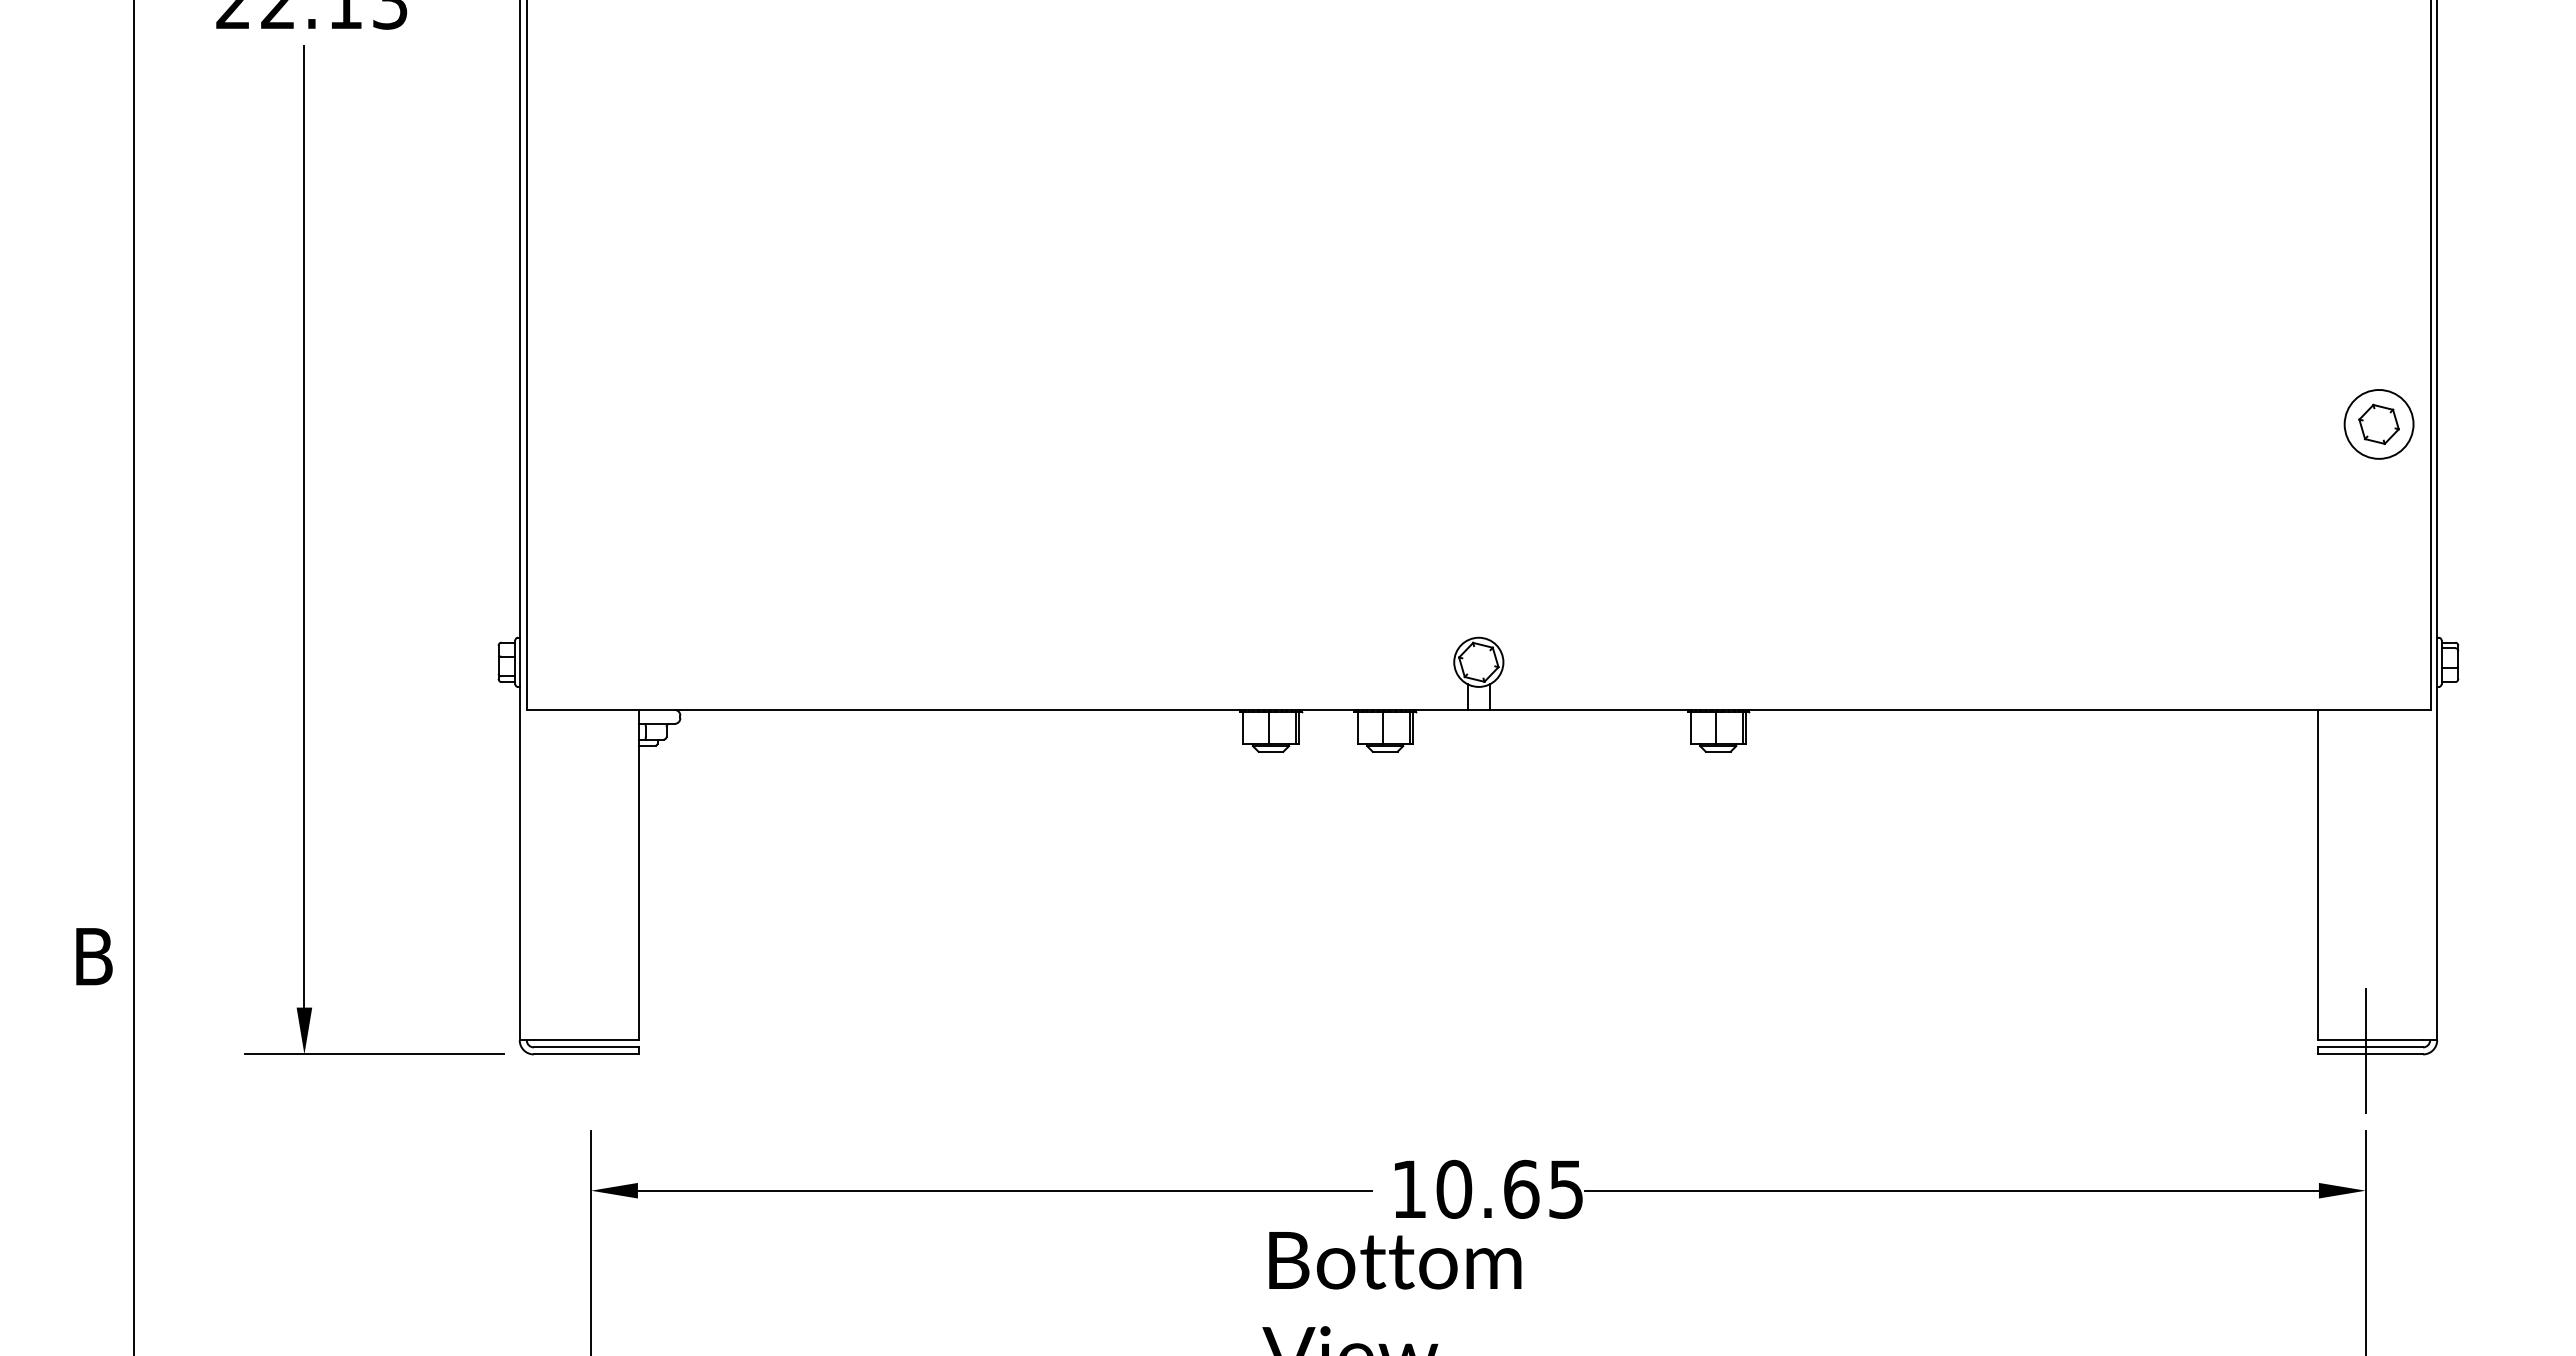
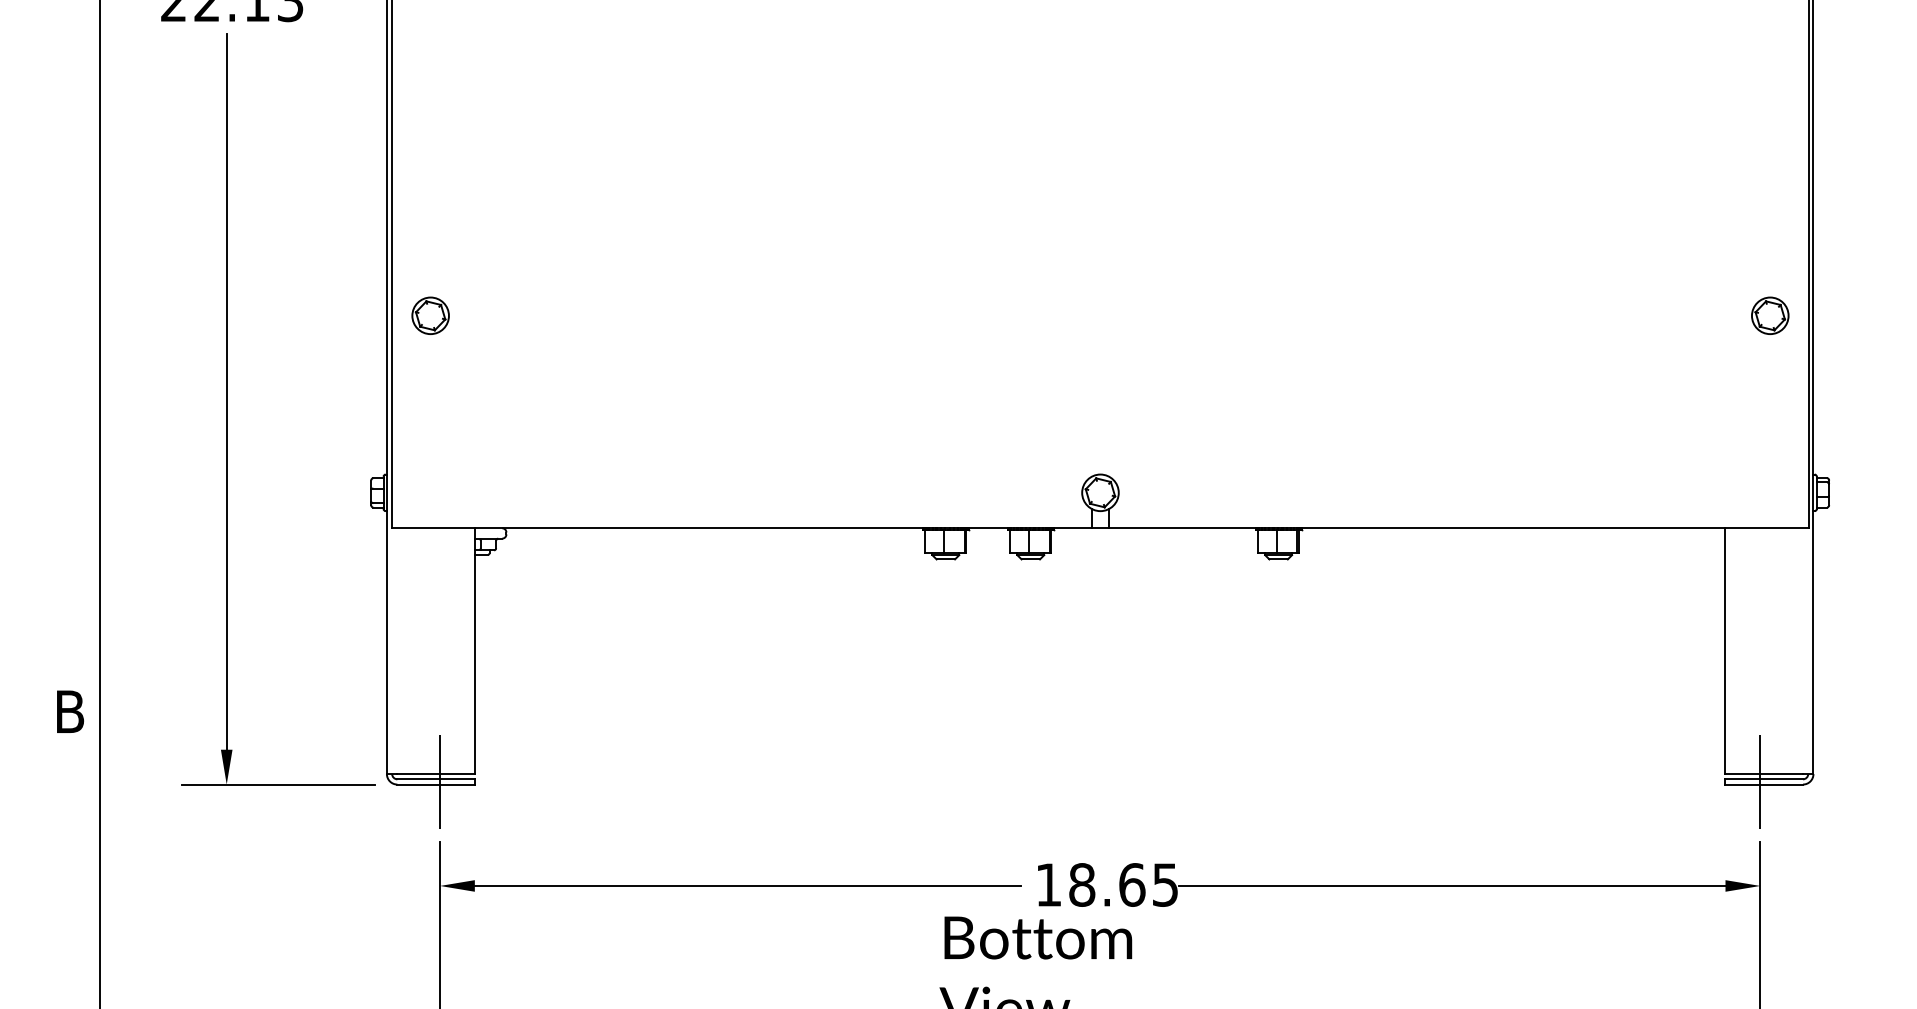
part: (578, 423) -> (430, 315), added
circle: (2378, 424) -> (1769, 315), size x0.71
line: (591, 1050) -> (440, 781), added
text: (1454, 1189) -> (1082, 885), 10.65 -> 18.65

